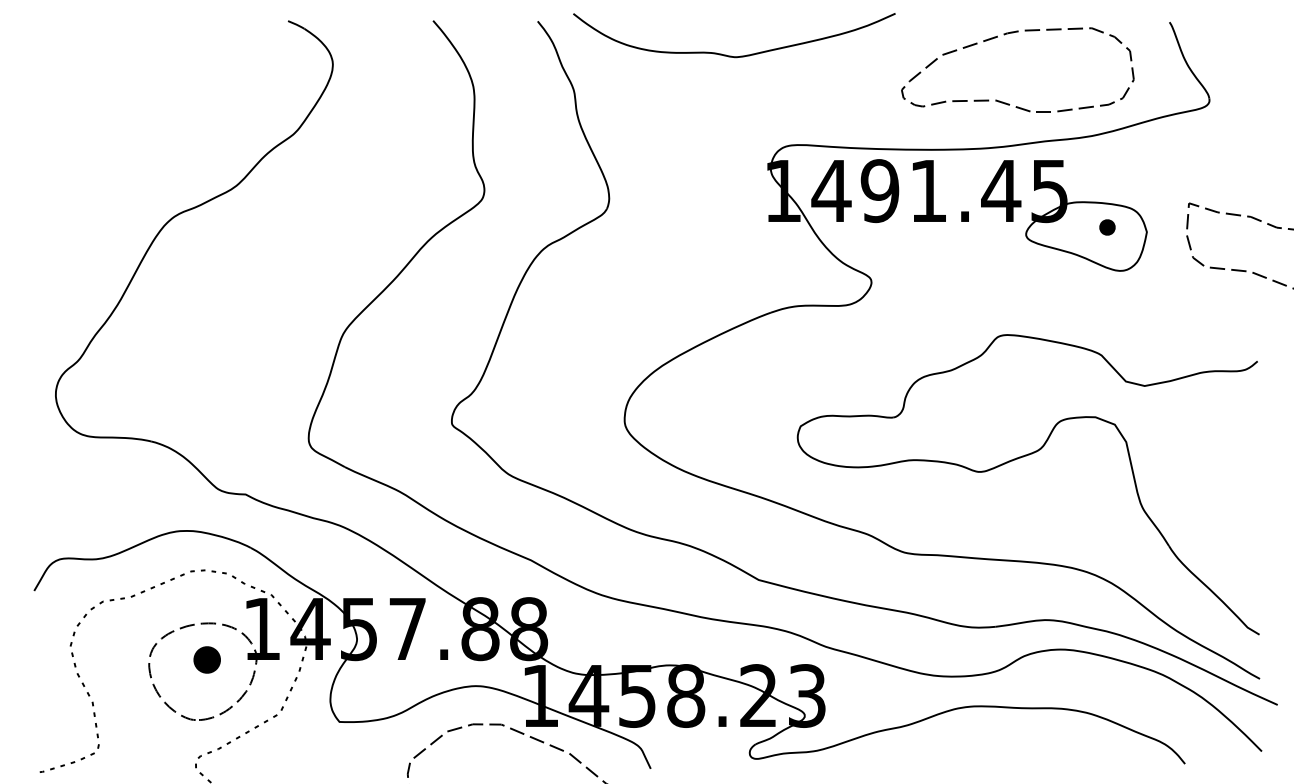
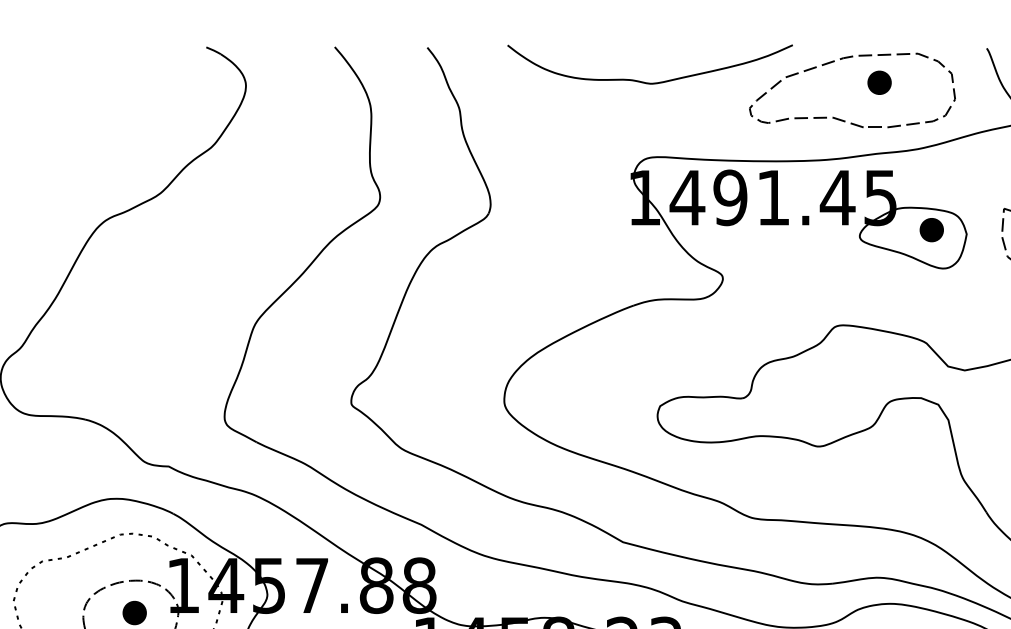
curve: (731, 55) -> (647, 82), moved
part: (1048, 60) -> (879, 82), added
part: (1107, 227) -> (931, 230), size x1.67

